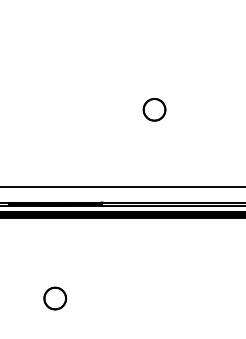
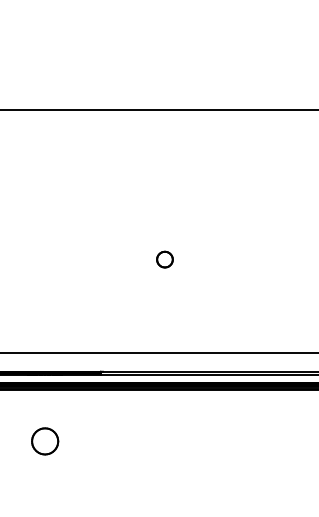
part: (154, 109) -> (164, 259), size x0.6
part: (55, 298) -> (45, 441), moved

